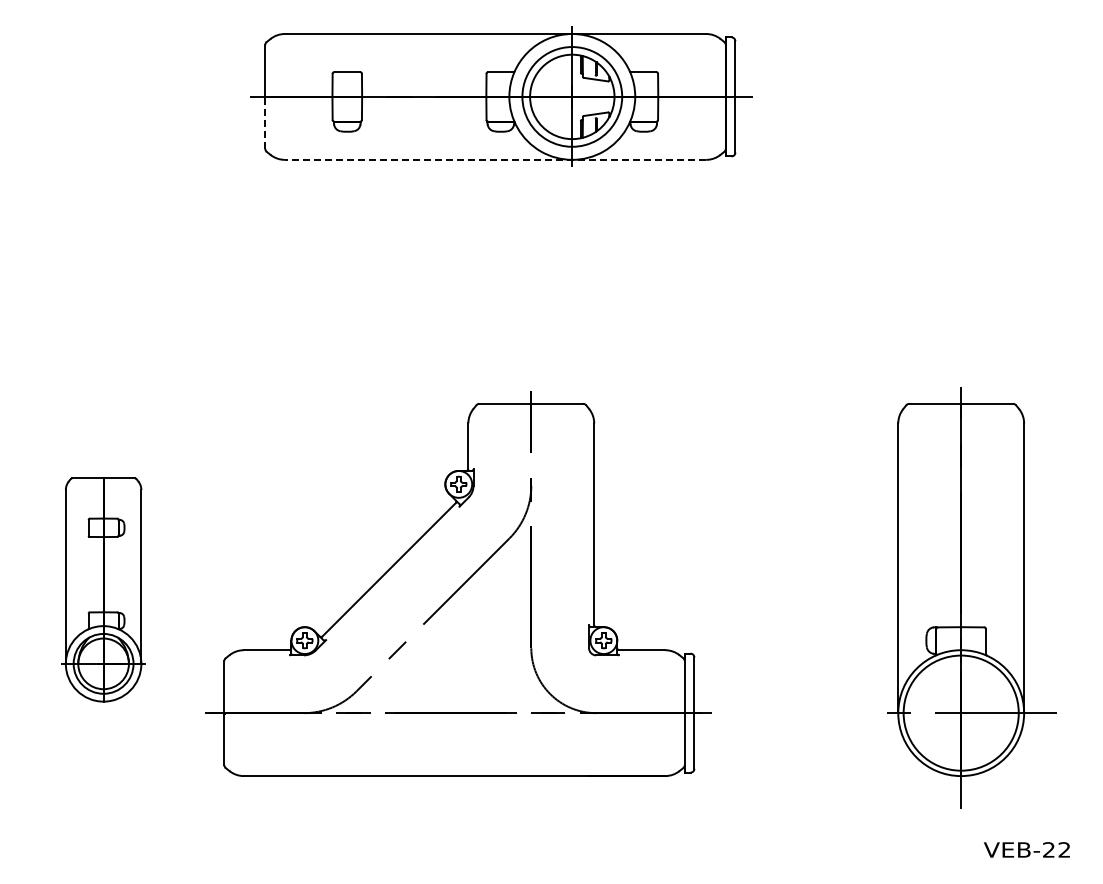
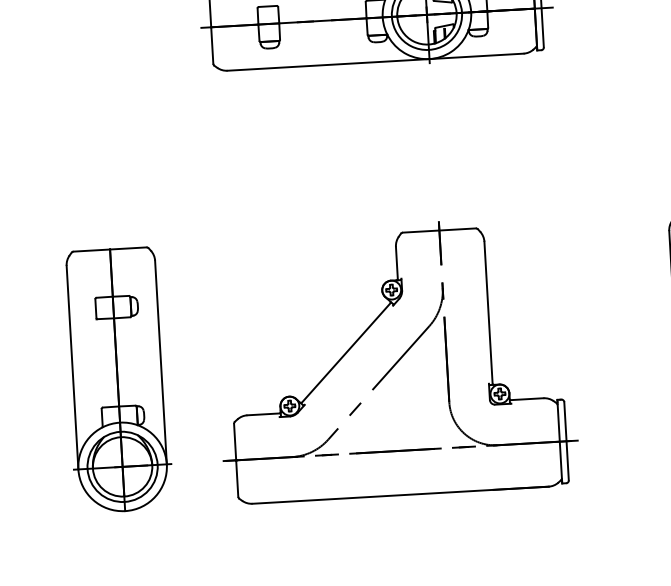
line: (265, 122) -> (212, 45), dashed -> solid
line: (495, 159) -> (375, 61), dashed -> solid
part: (458, 583) -> (395, 359), moved
part: (103, 589) -> (117, 380), size x1.67

